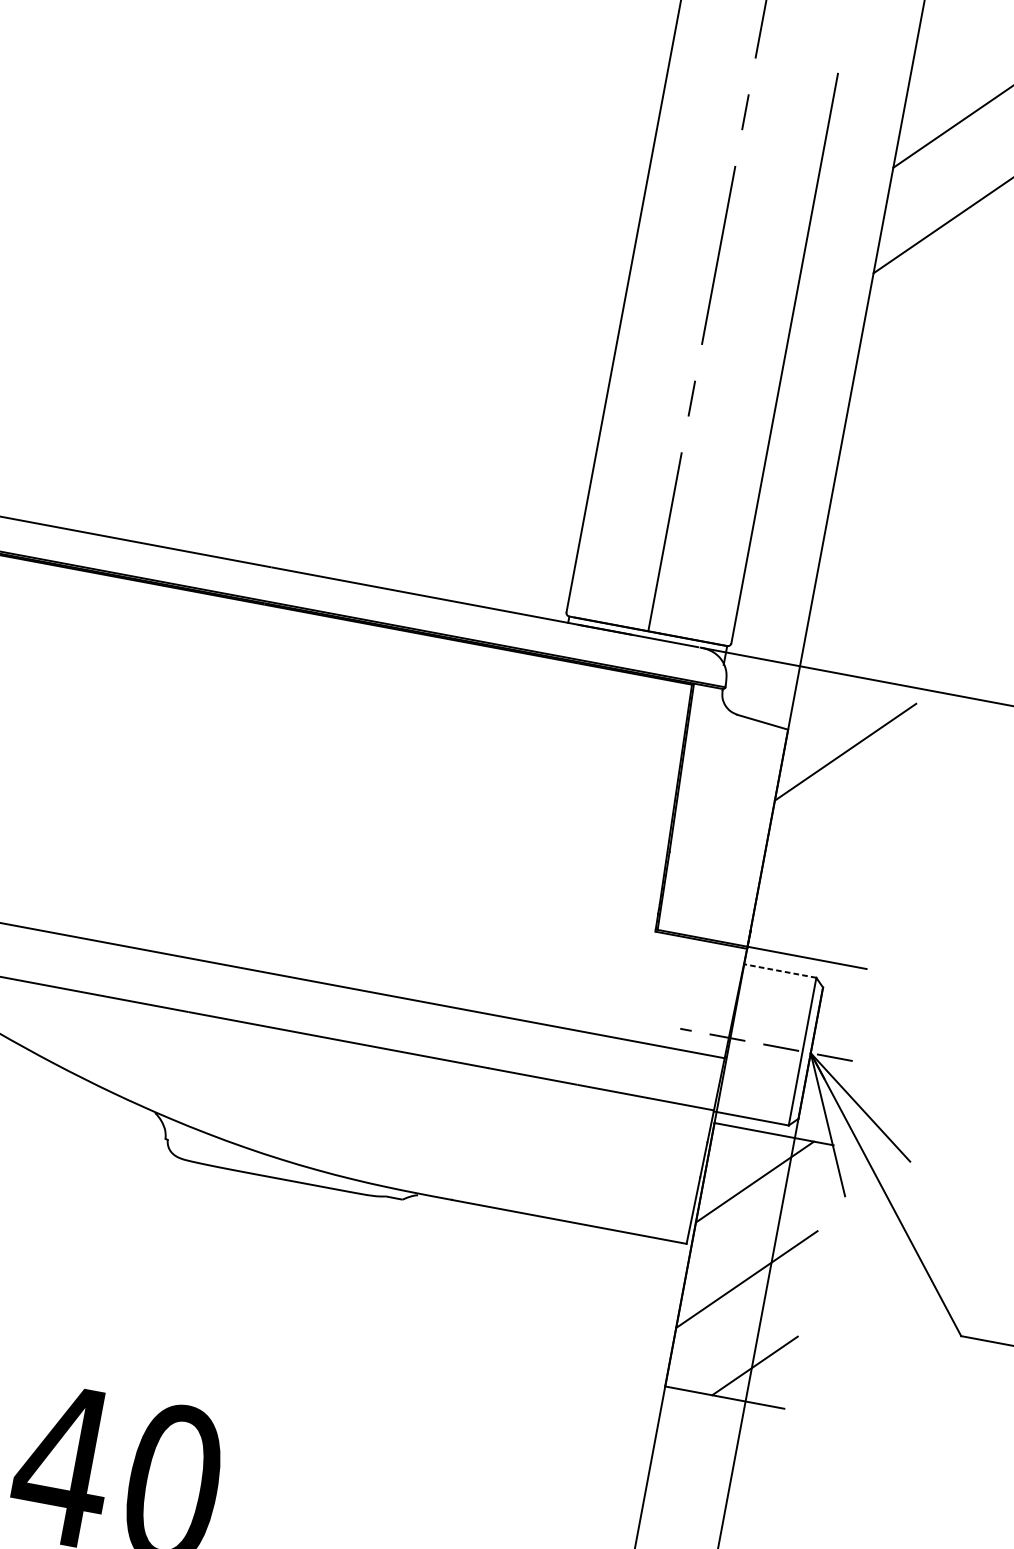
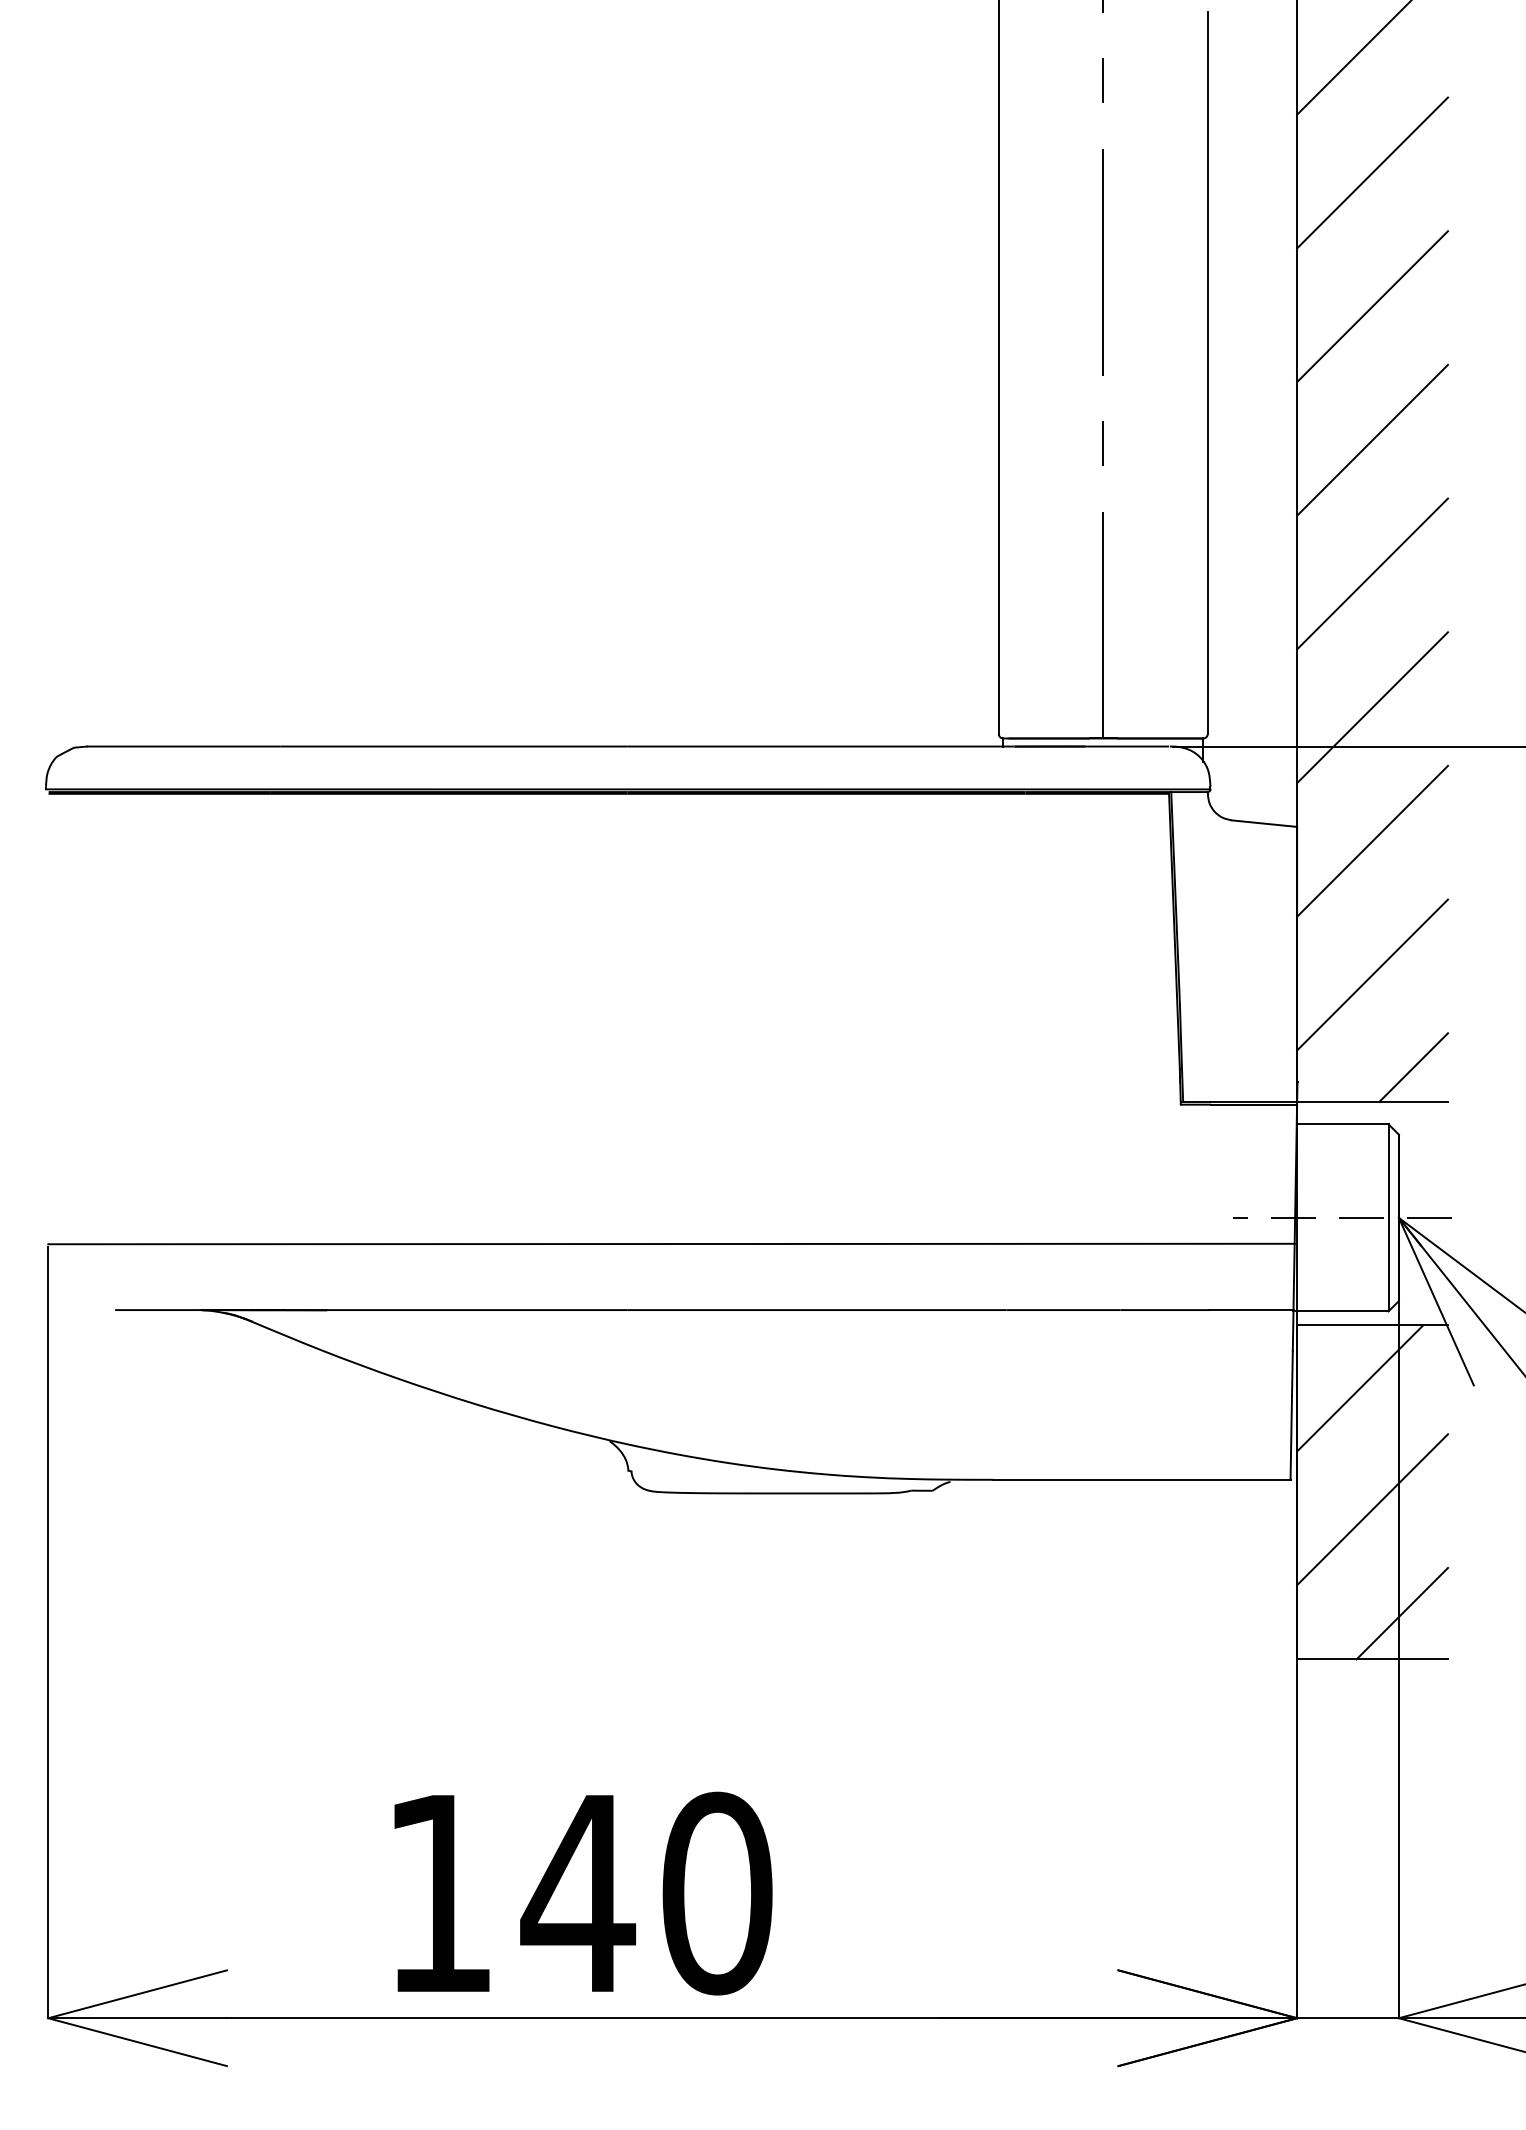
line: (924, 330) -> (1372, 306), added
line: (904, 435) -> (1372, 439), added
line: (885, 540) -> (1372, 573), added
line: (865, 646) -> (1372, 707), added
line: (825, 857) -> (1372, 974), added
line: (844, 936) -> (1413, 1067), added
line: (780, 971) -> (1342, 1124), dashed -> solid

